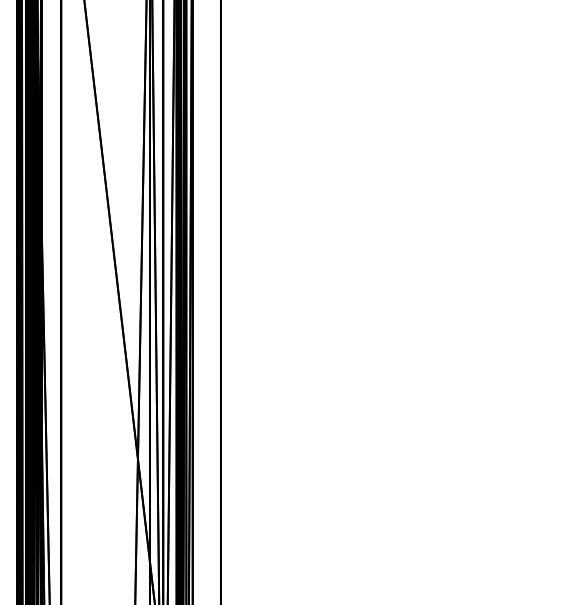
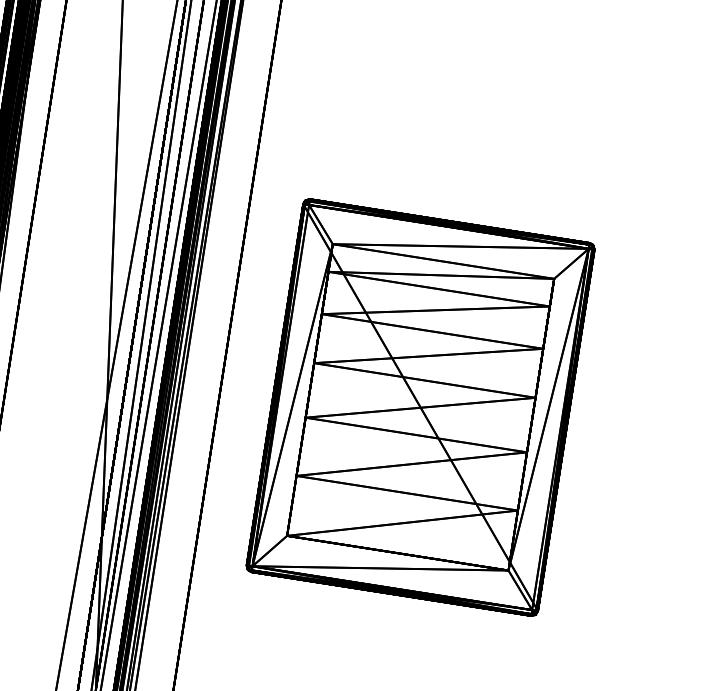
part: (371, 428) -> (420, 407), added

